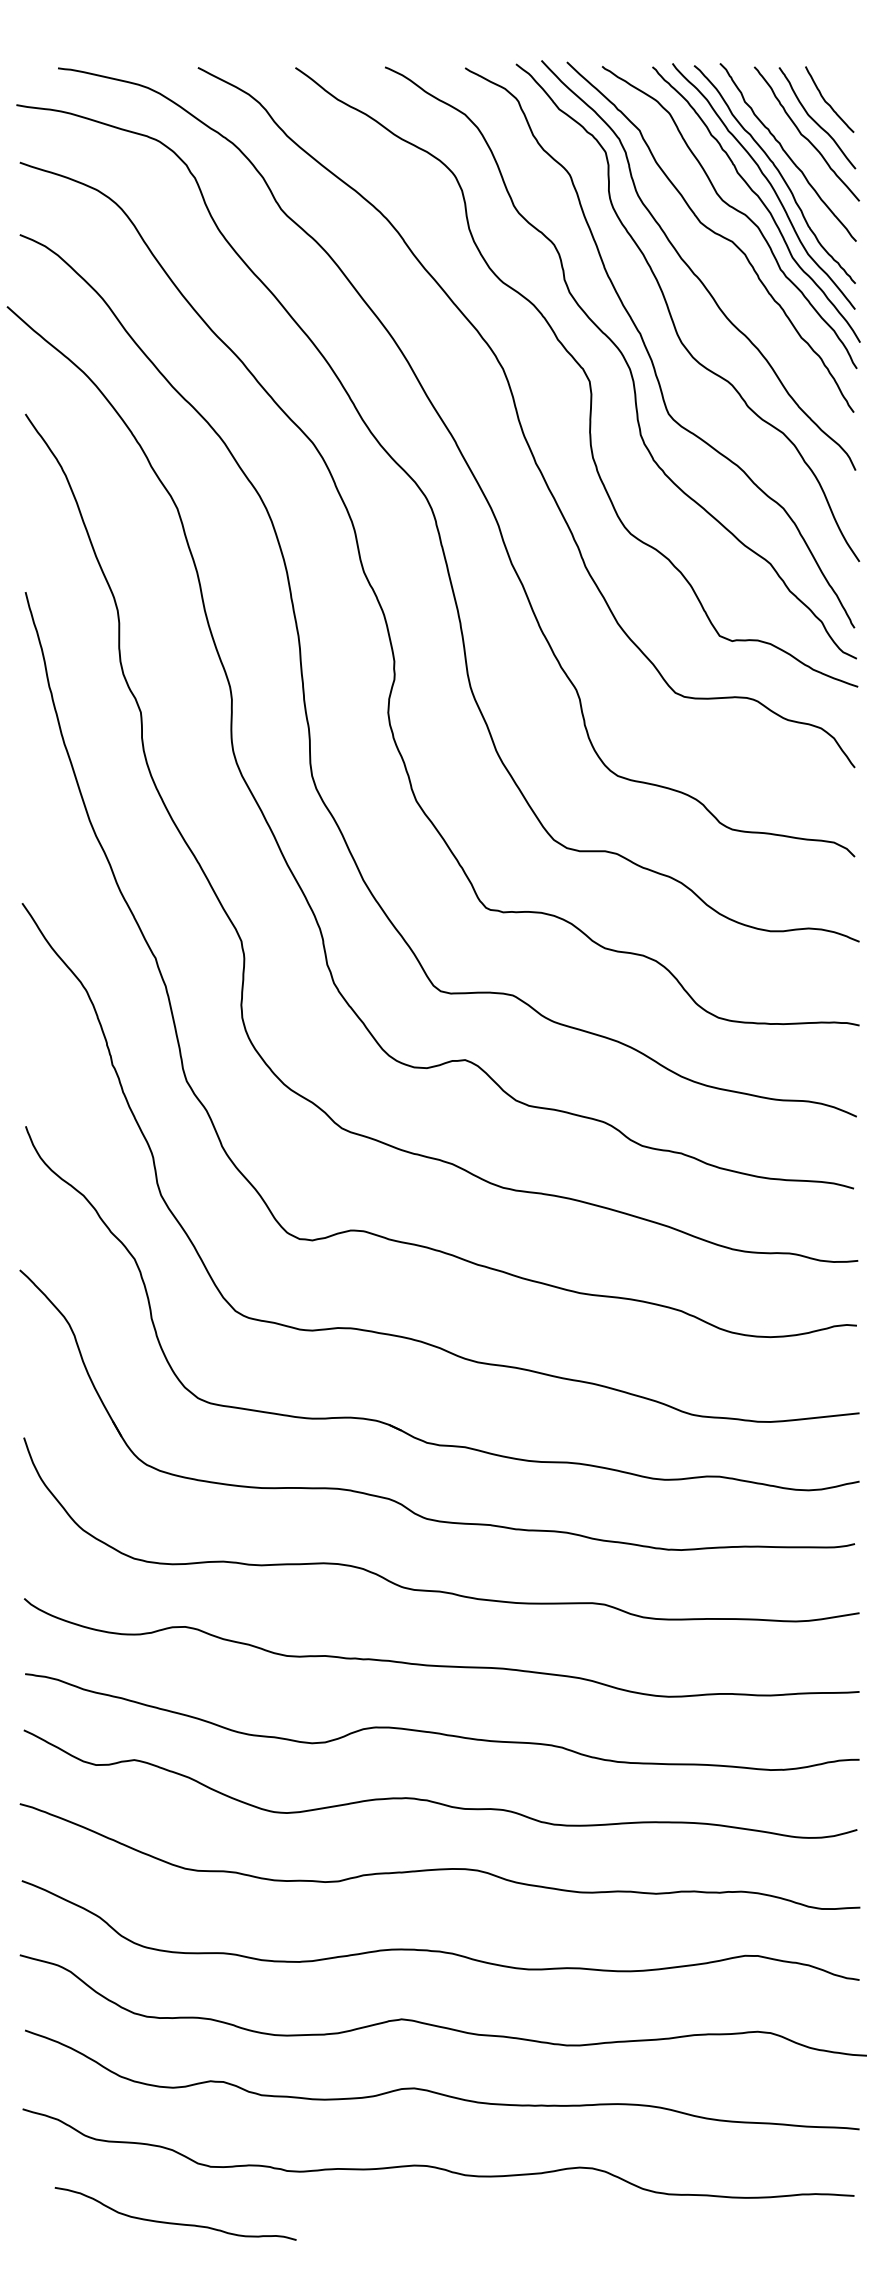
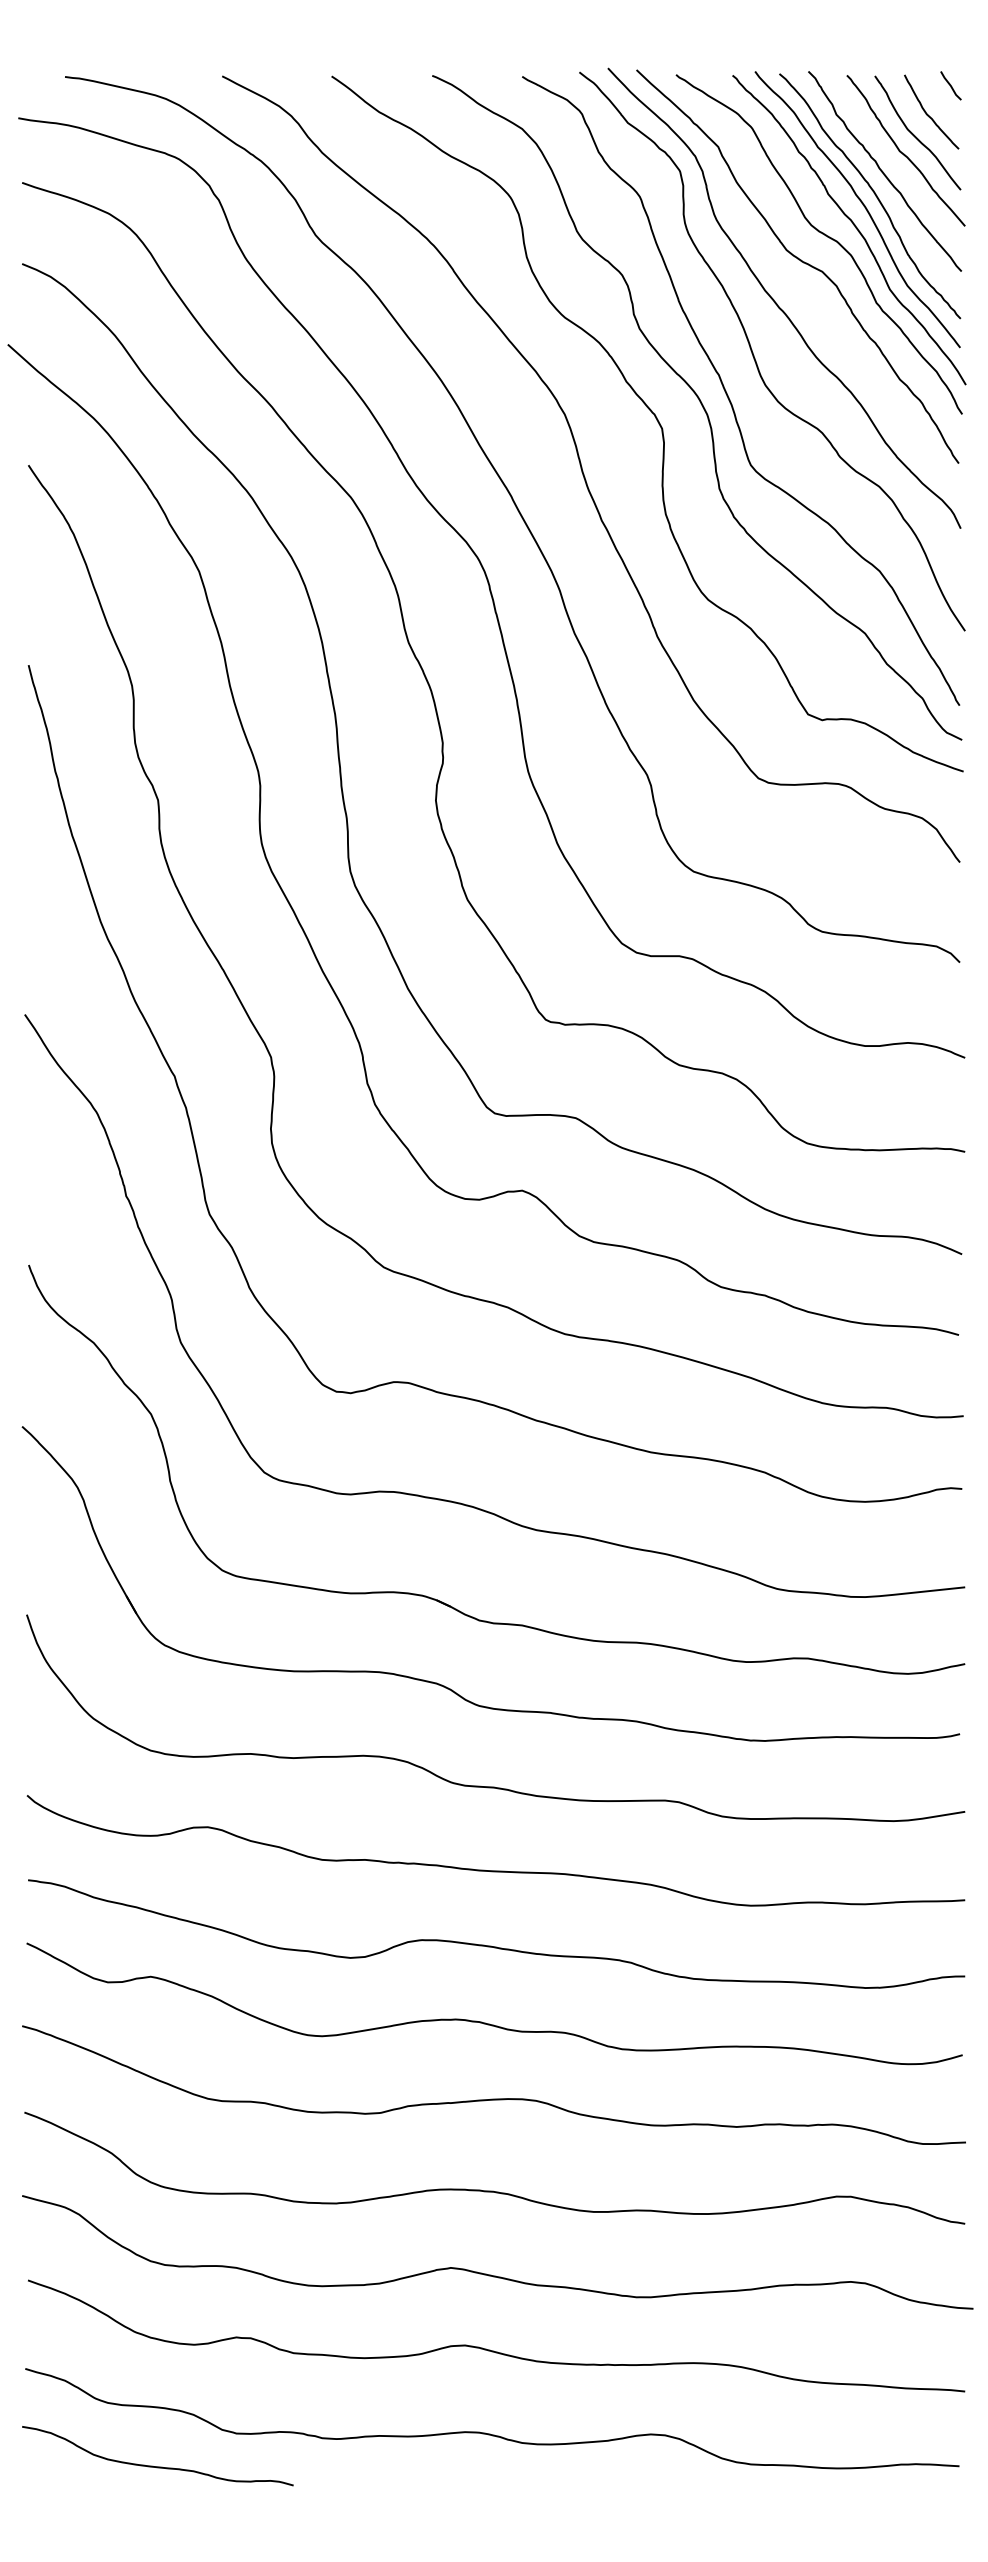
line: (846, 76) -> (950, 86), added
curve: (174, 2222) -> (156, 2465), moved

